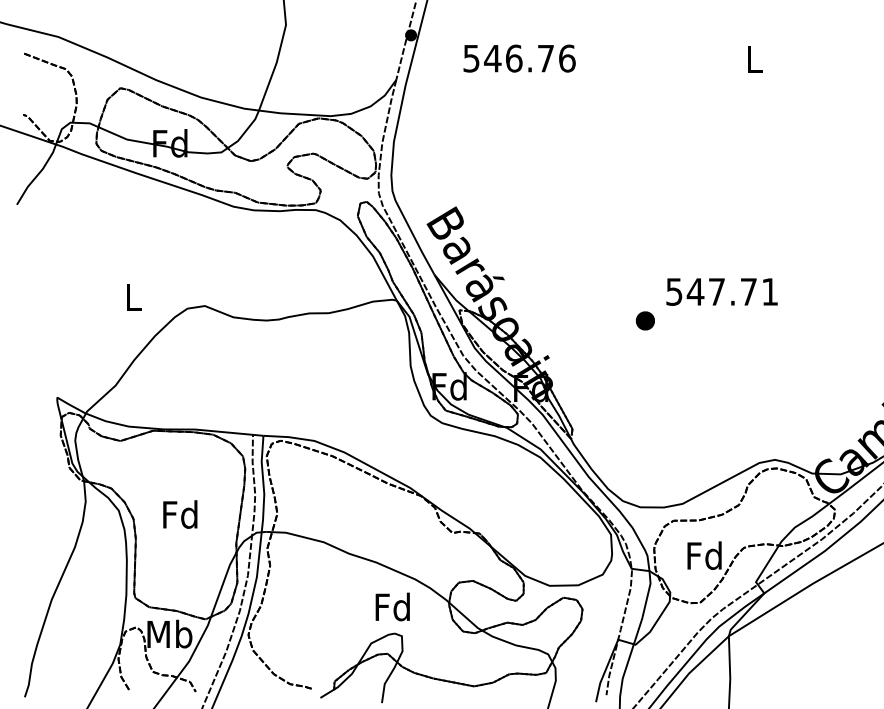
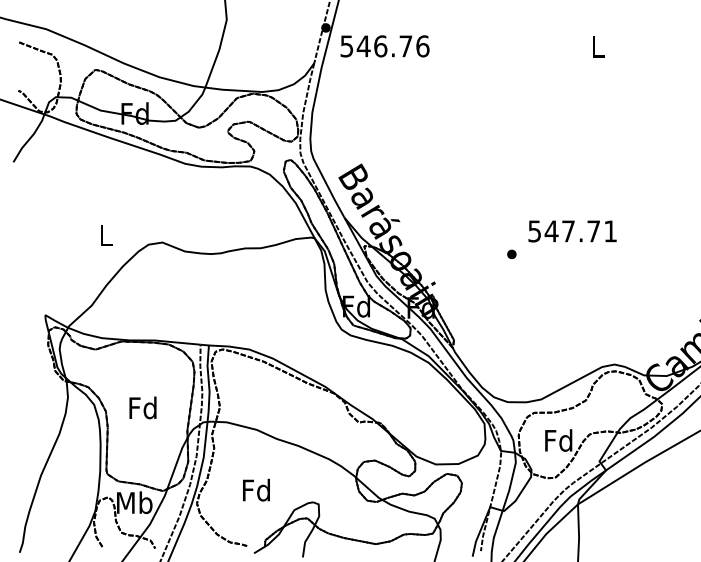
text: (518, 58) -> (384, 46), moved
part: (645, 321) -> (511, 254), size x0.62
text: (392, 606) -> (256, 489), moved

